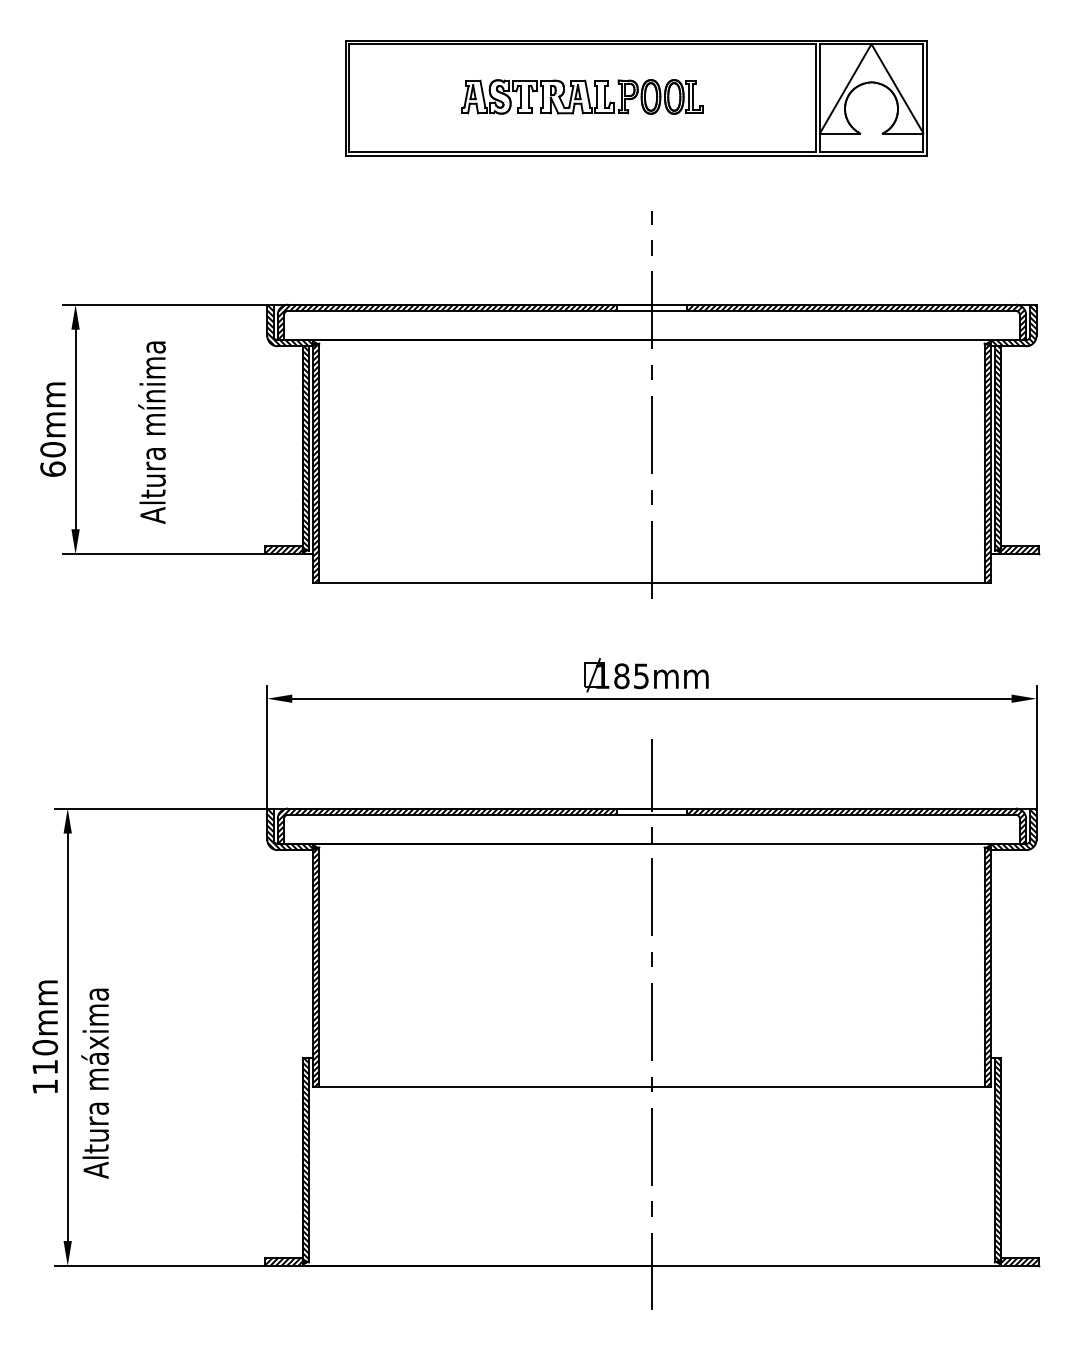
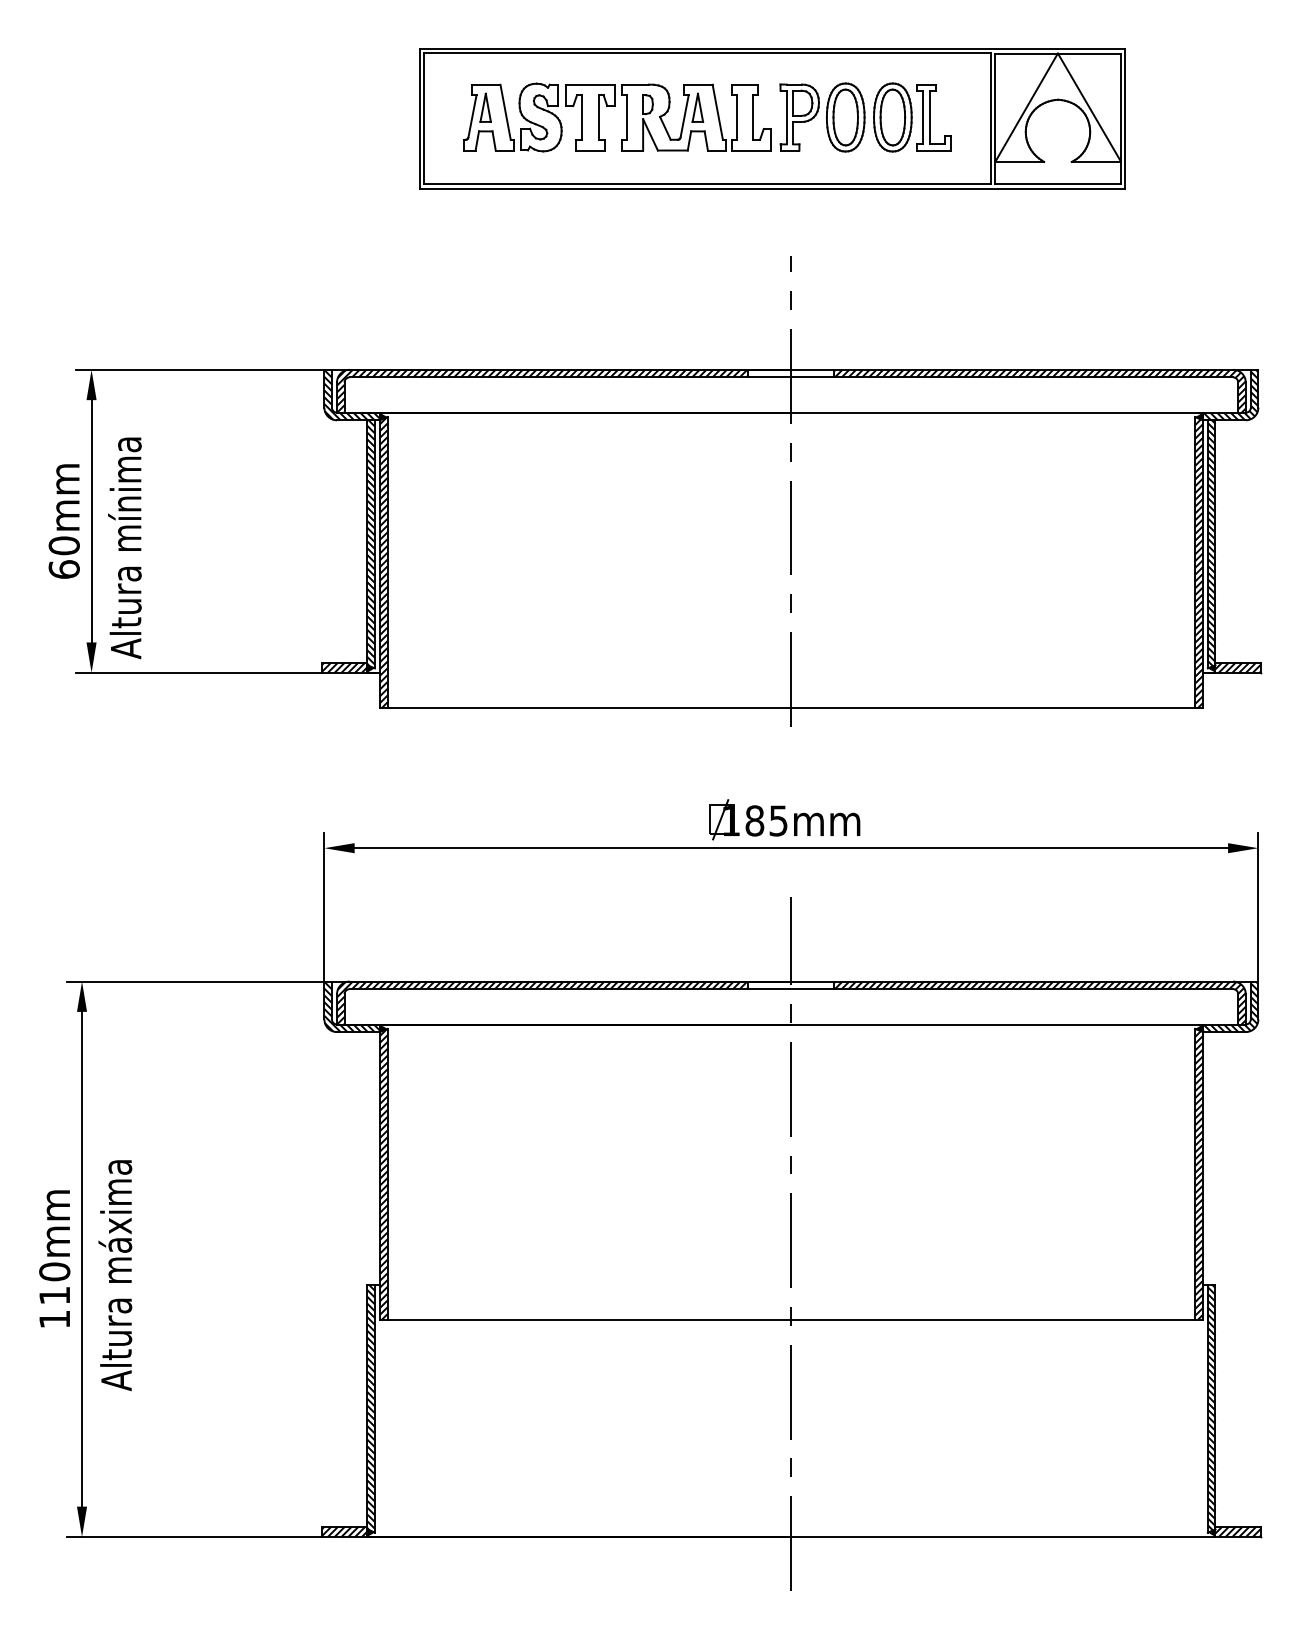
part: (582, 96) -> (707, 116), size x1.67
text: (151, 432) -> (124, 548), moved
text: (94, 1083) -> (114, 1275), moved

